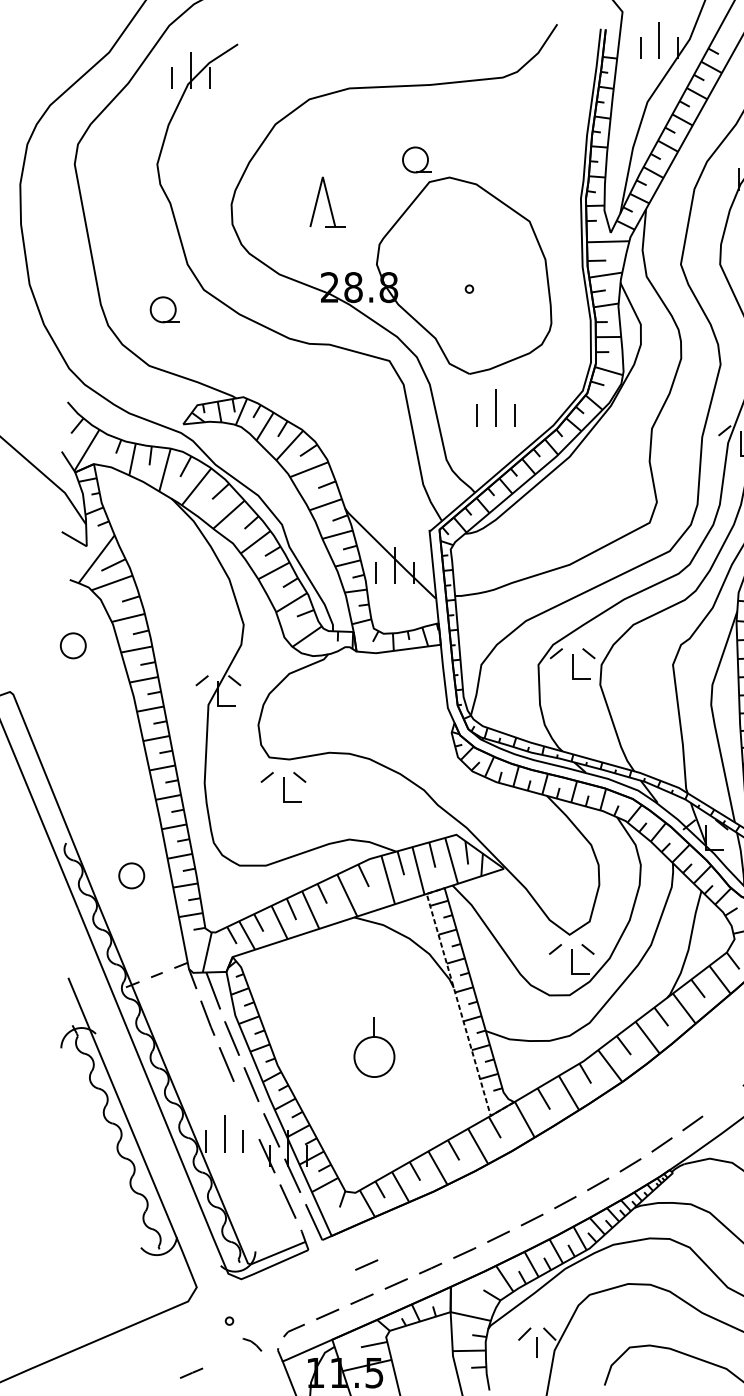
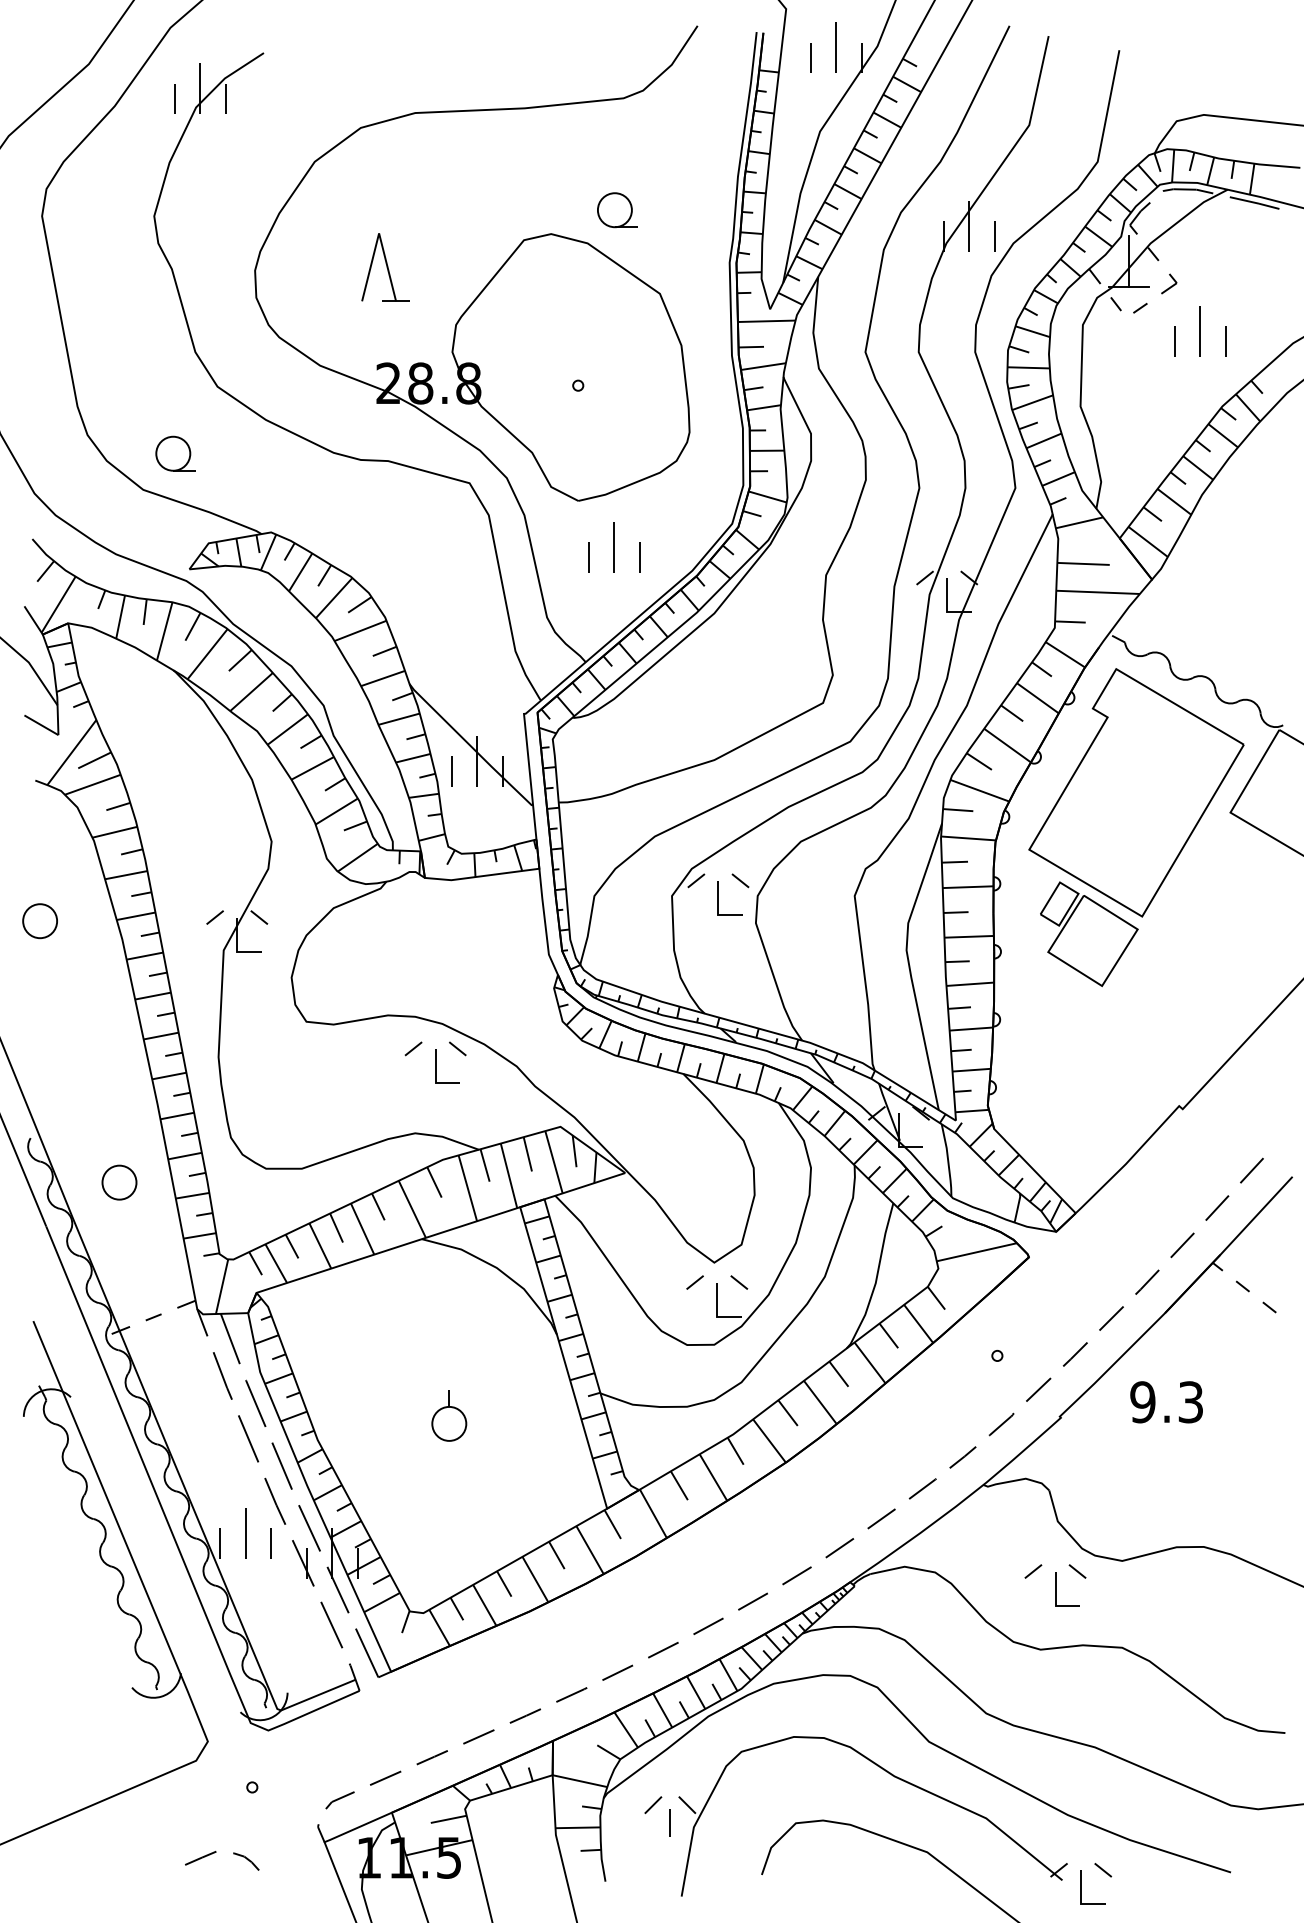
part: (417, 160) -> (617, 210), moved
part: (164, 309) -> (175, 453), moved
part: (72, 646) -> (39, 921), moved
part: (283, 787) -> (435, 1062), moved
line: (460, 1008) -> (565, 1362), dashed -> solid
part: (374, 1047) -> (449, 1415), size x0.62
line: (722, 1101) -> (922, 1488), added
line: (246, 1109) -> (275, 1500), added
line: (366, 1264) -> (438, 1710), removed
part: (252, 1344) -> (246, 1861), moved

